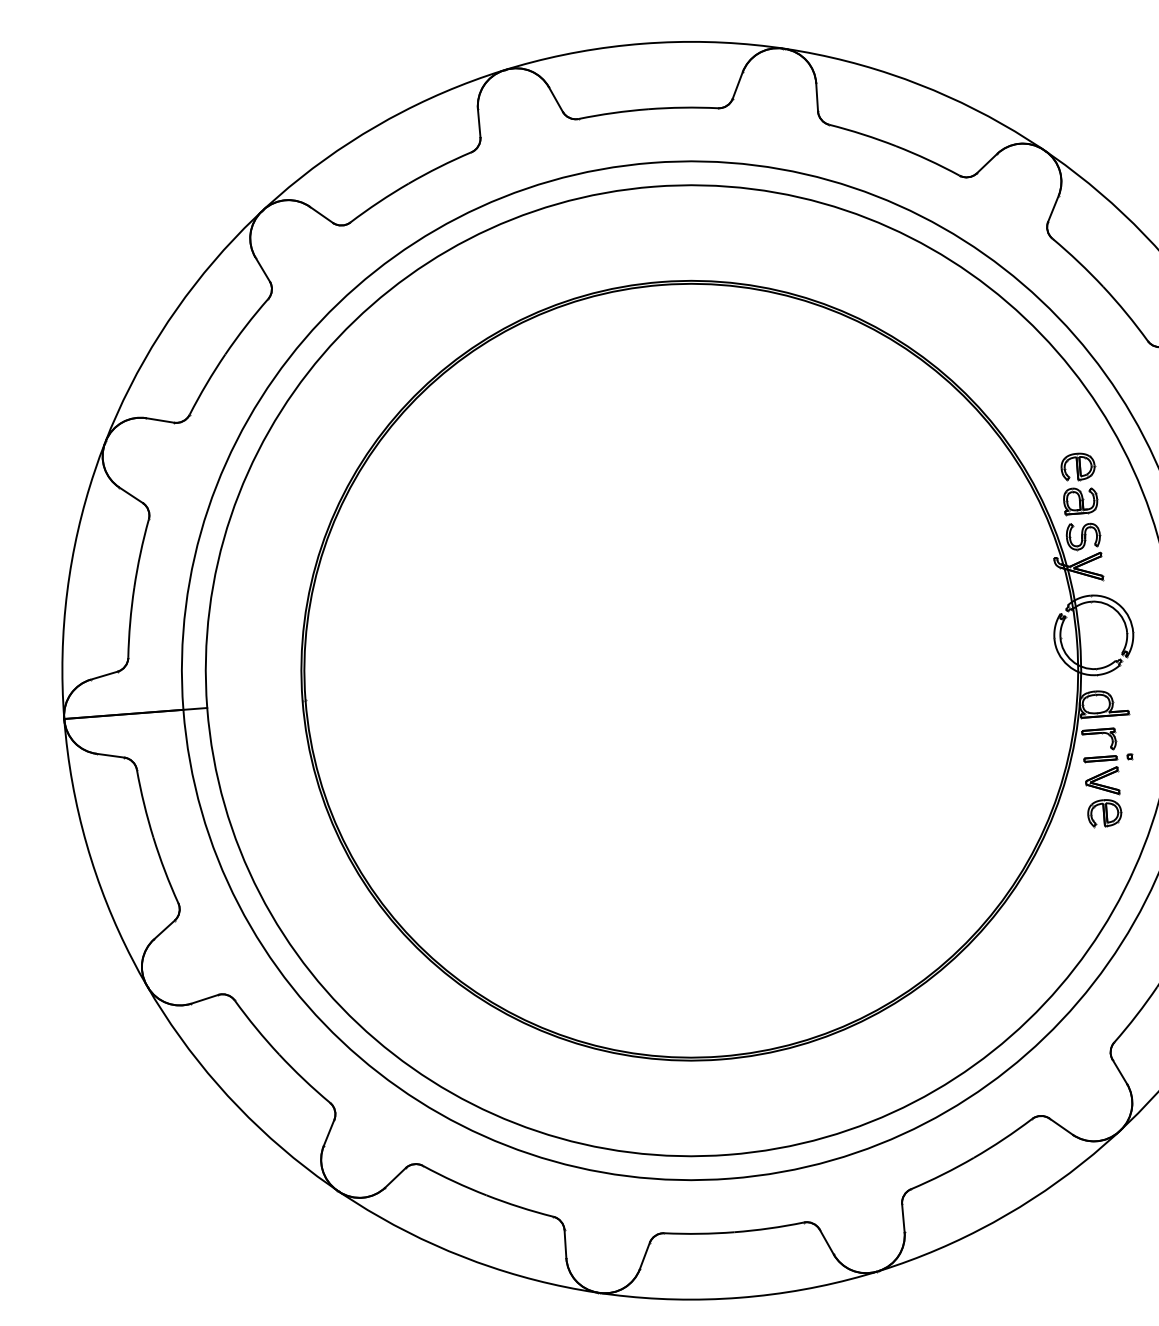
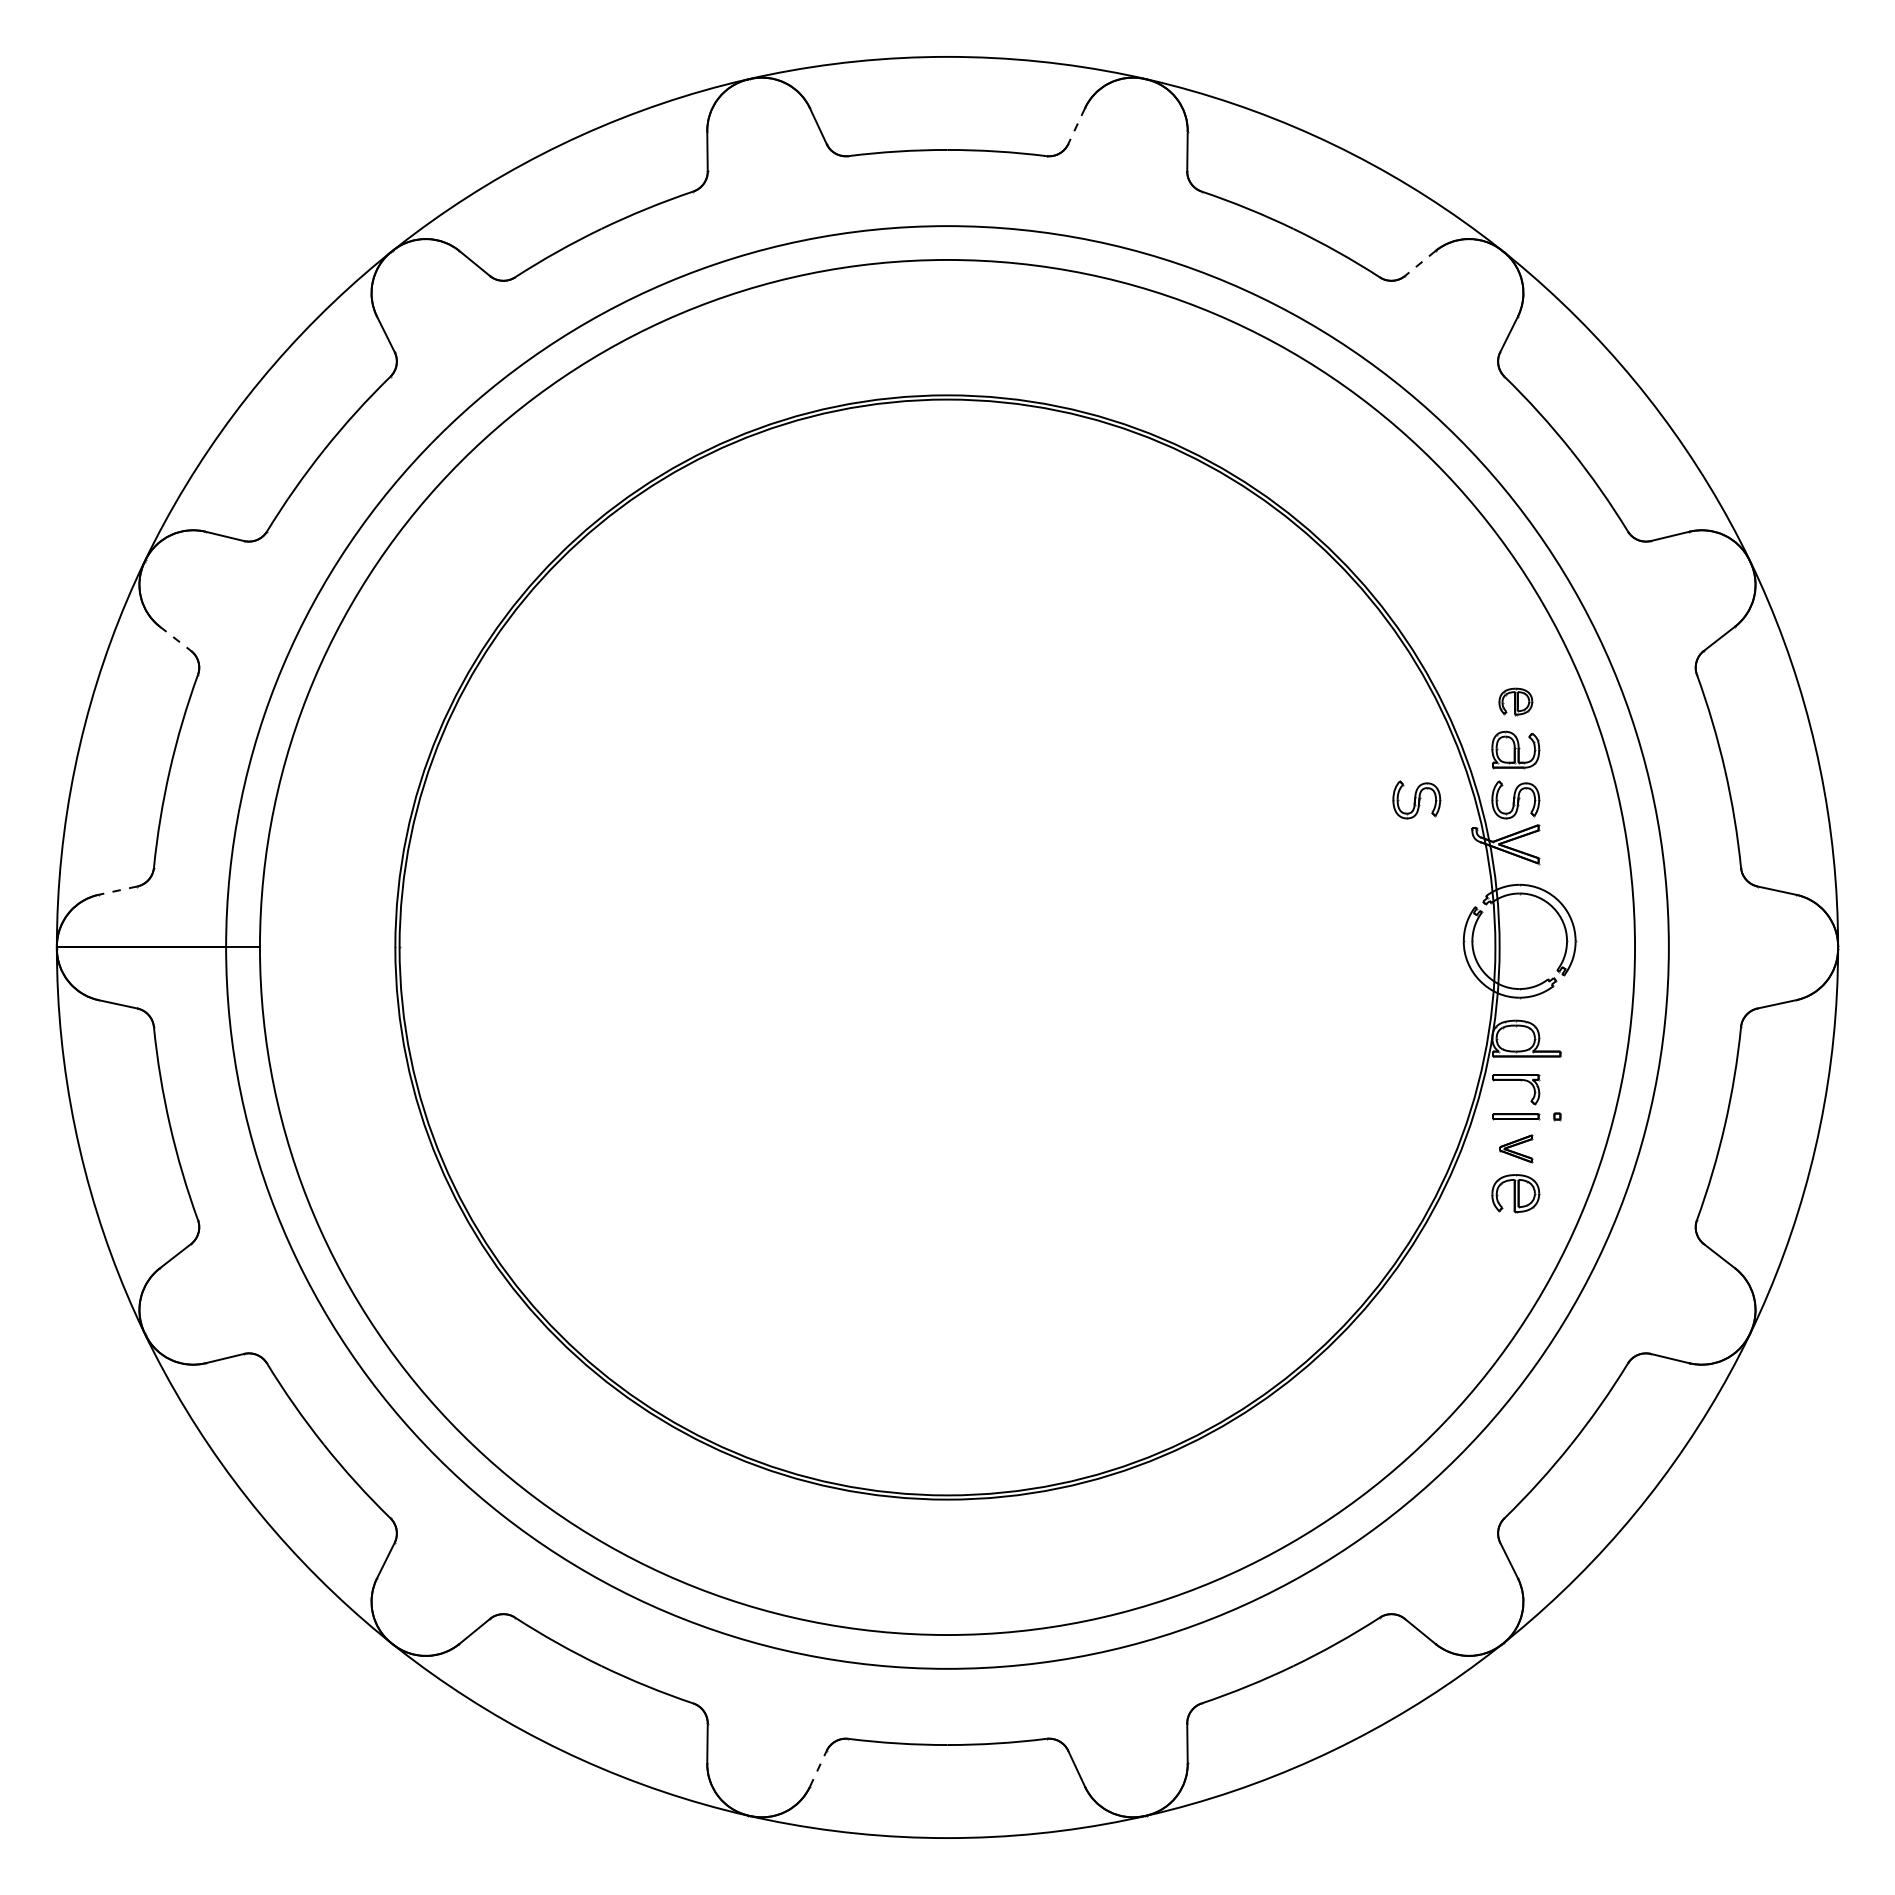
line: (737, 85) -> (1076, 126), solid -> dashed
line: (987, 163) -> (1420, 263), solid -> dashed
part: (1077, 466) -> (1515, 701), size x0.7
line: (131, 495) -> (175, 638), solid -> dashed
part: (1013, 541) -> (1416, 799), added
line: (104, 675) -> (118, 890), solid -> dashed
part: (1102, 781) -> (1516, 1148), size x0.7
line: (644, 1255) -> (818, 1768), solid -> dashed

